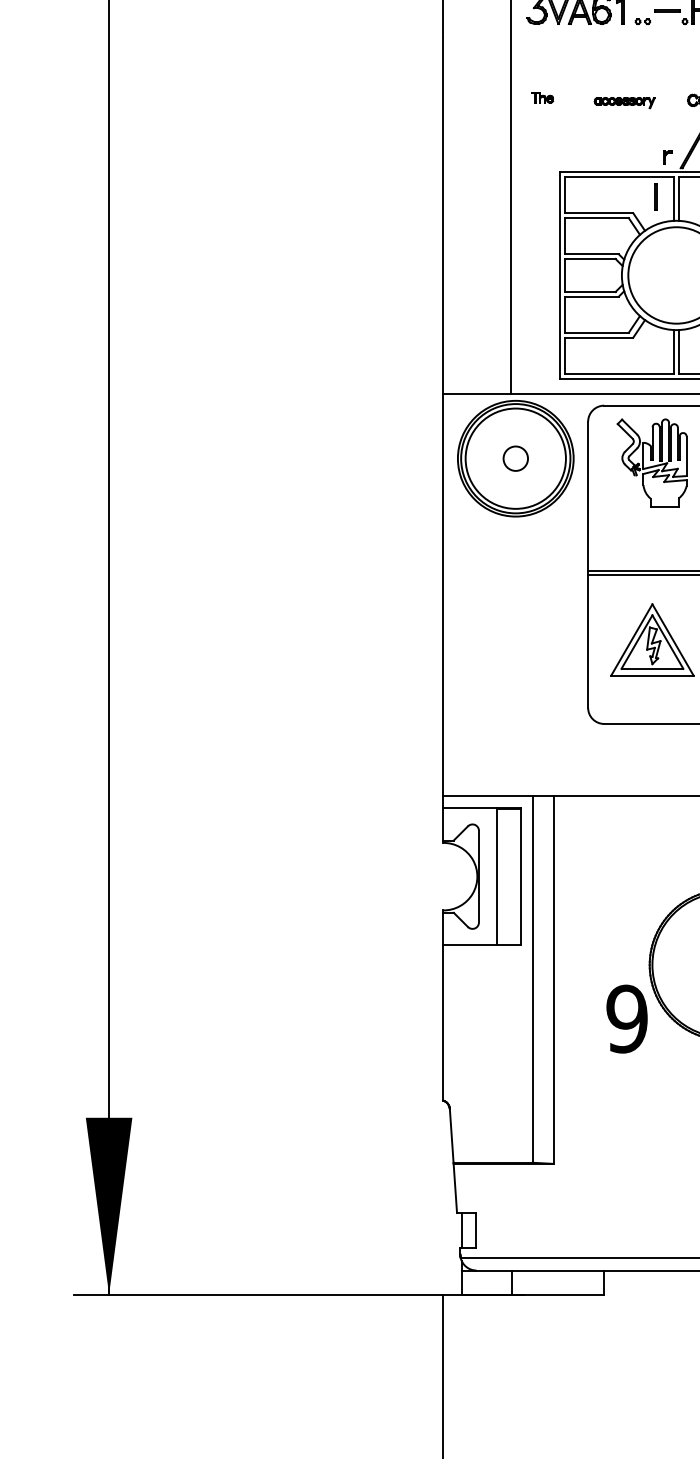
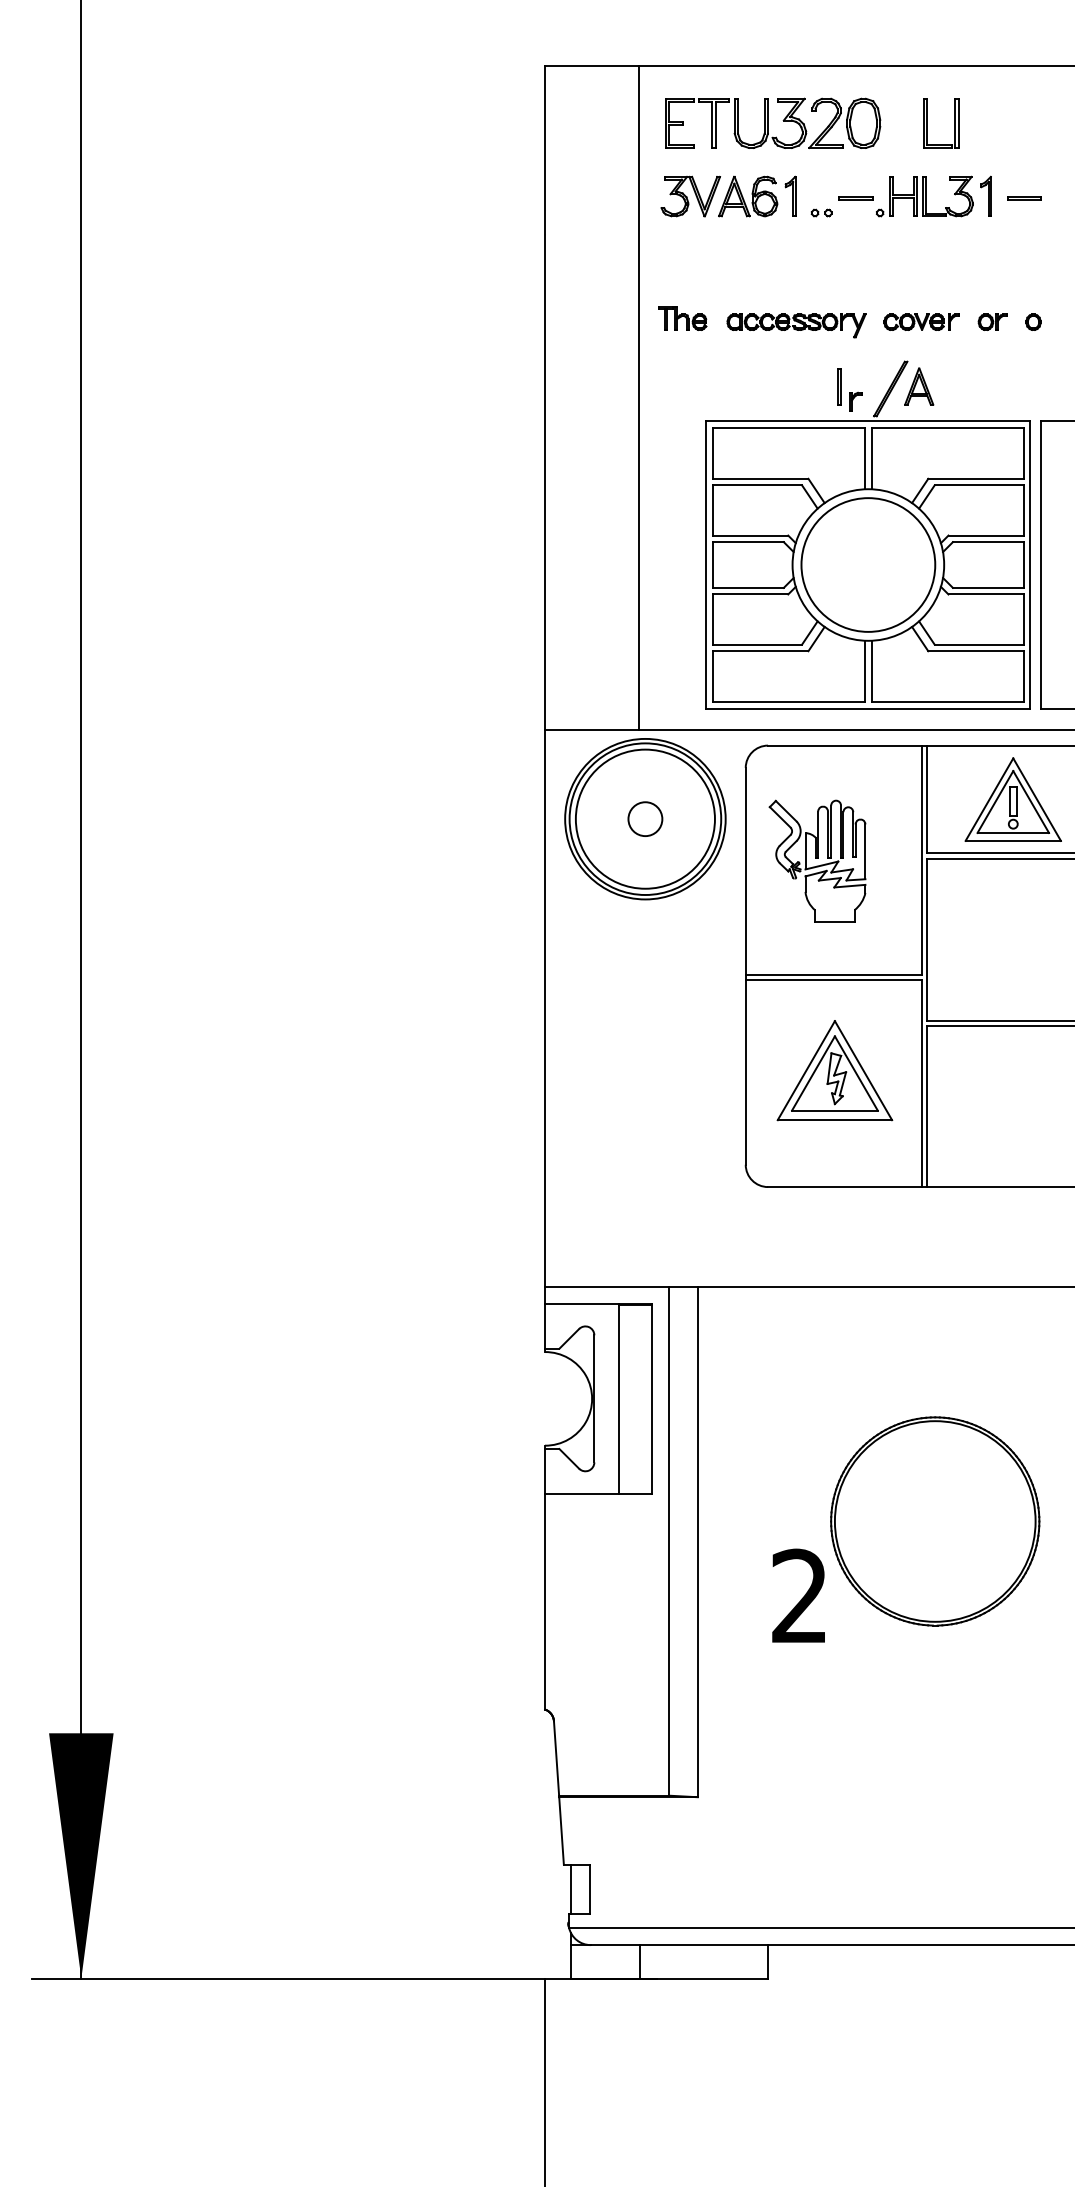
part: (542, 97) -> (682, 318), size x1.67
part: (624, 102) -> (796, 325), size x1.67
line: (655, 196) -> (838, 386), moved
part: (652, 462) -> (817, 860), moved
text: (626, 1019) -> (799, 1596), 9 -> 2

